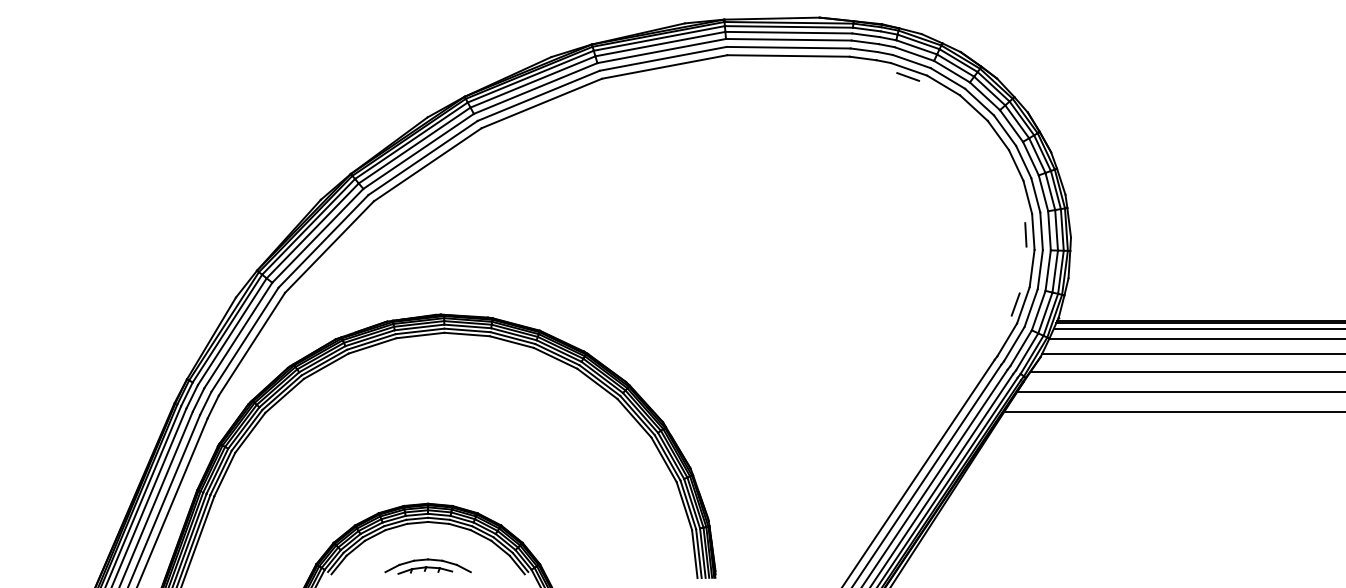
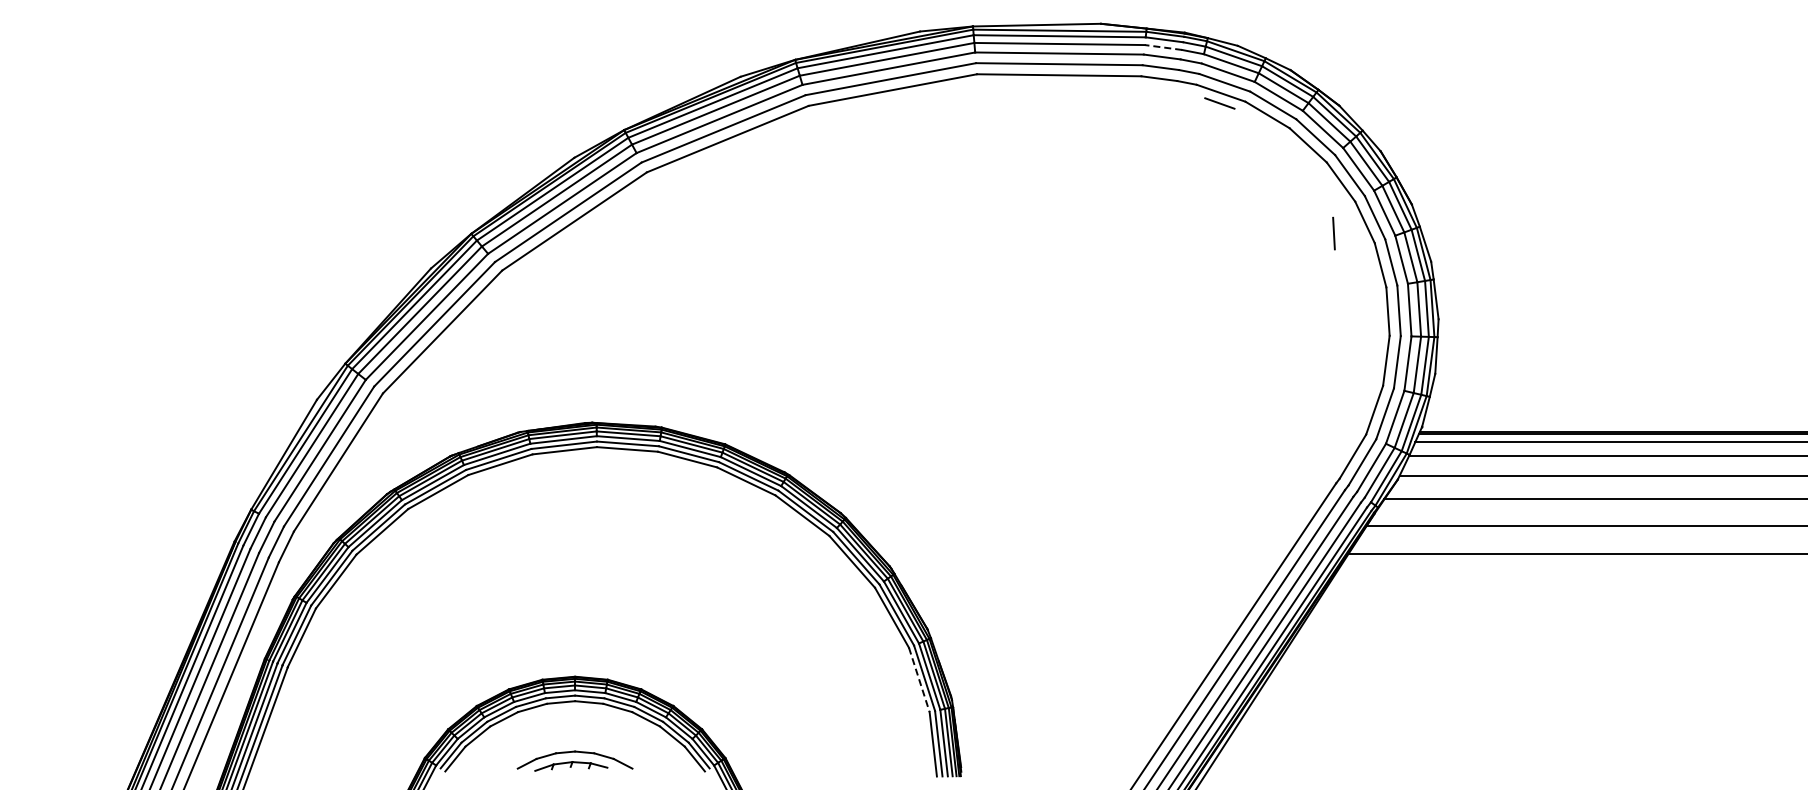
line: (866, 35) -> (1163, 47), solid -> dashed
line: (1025, 234) -> (1333, 233), moved
line: (1015, 304) -> (1364, 409), removed
line: (684, 505) -> (919, 679), solid -> dashed

